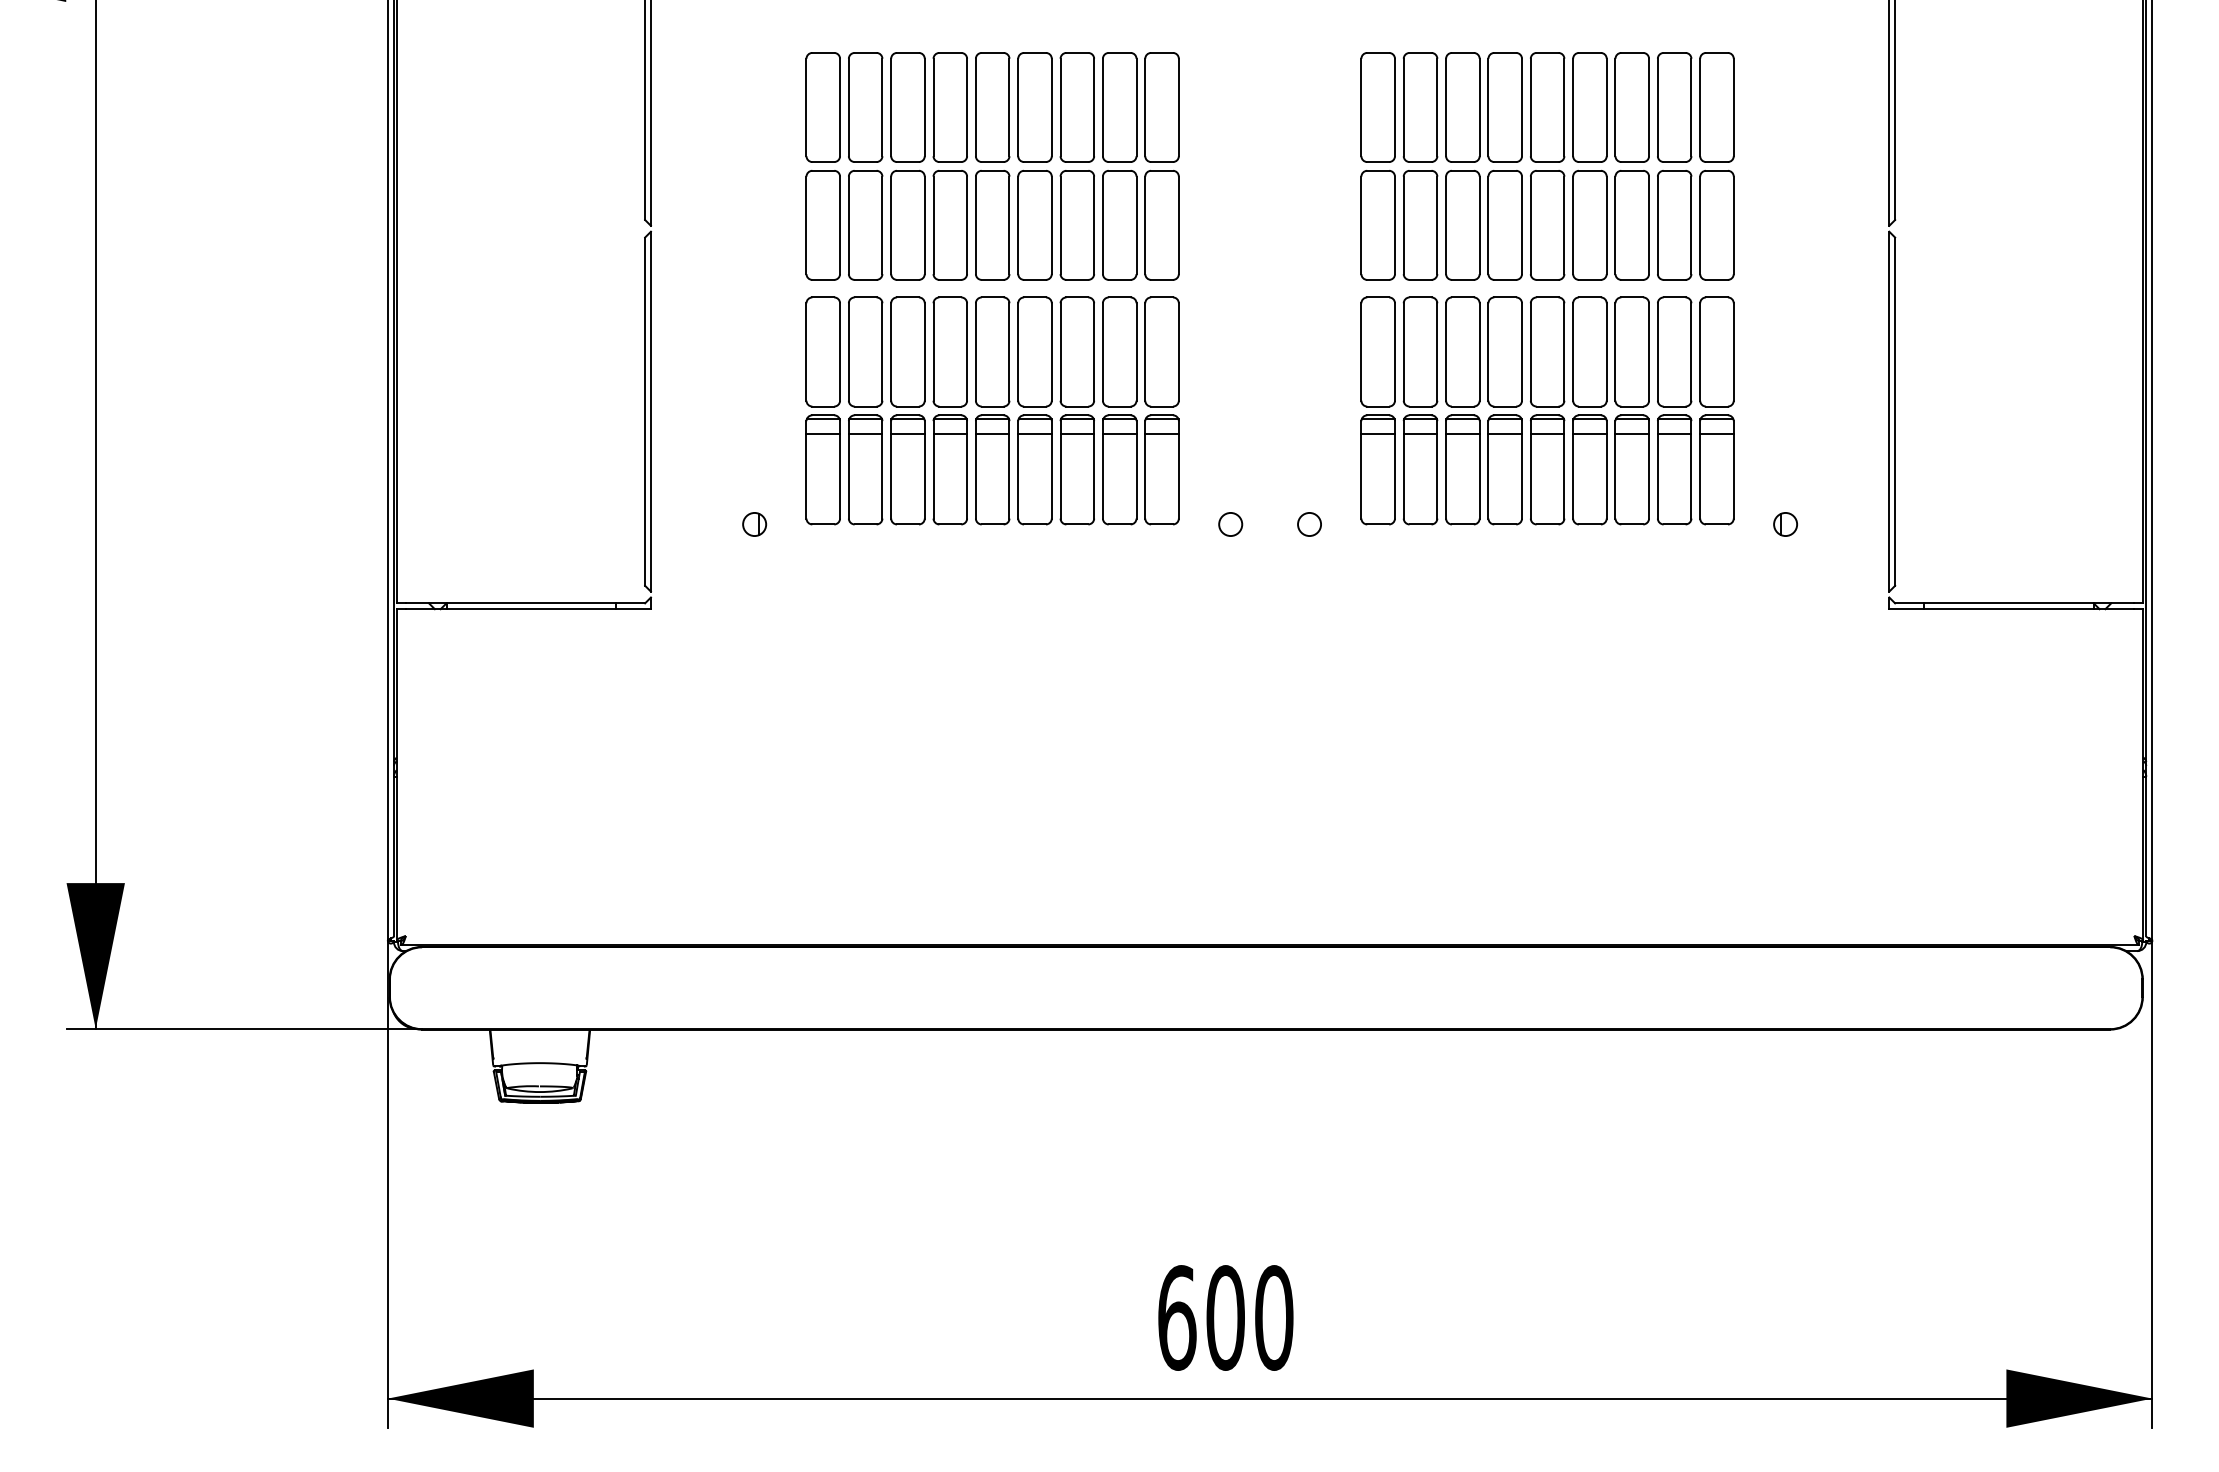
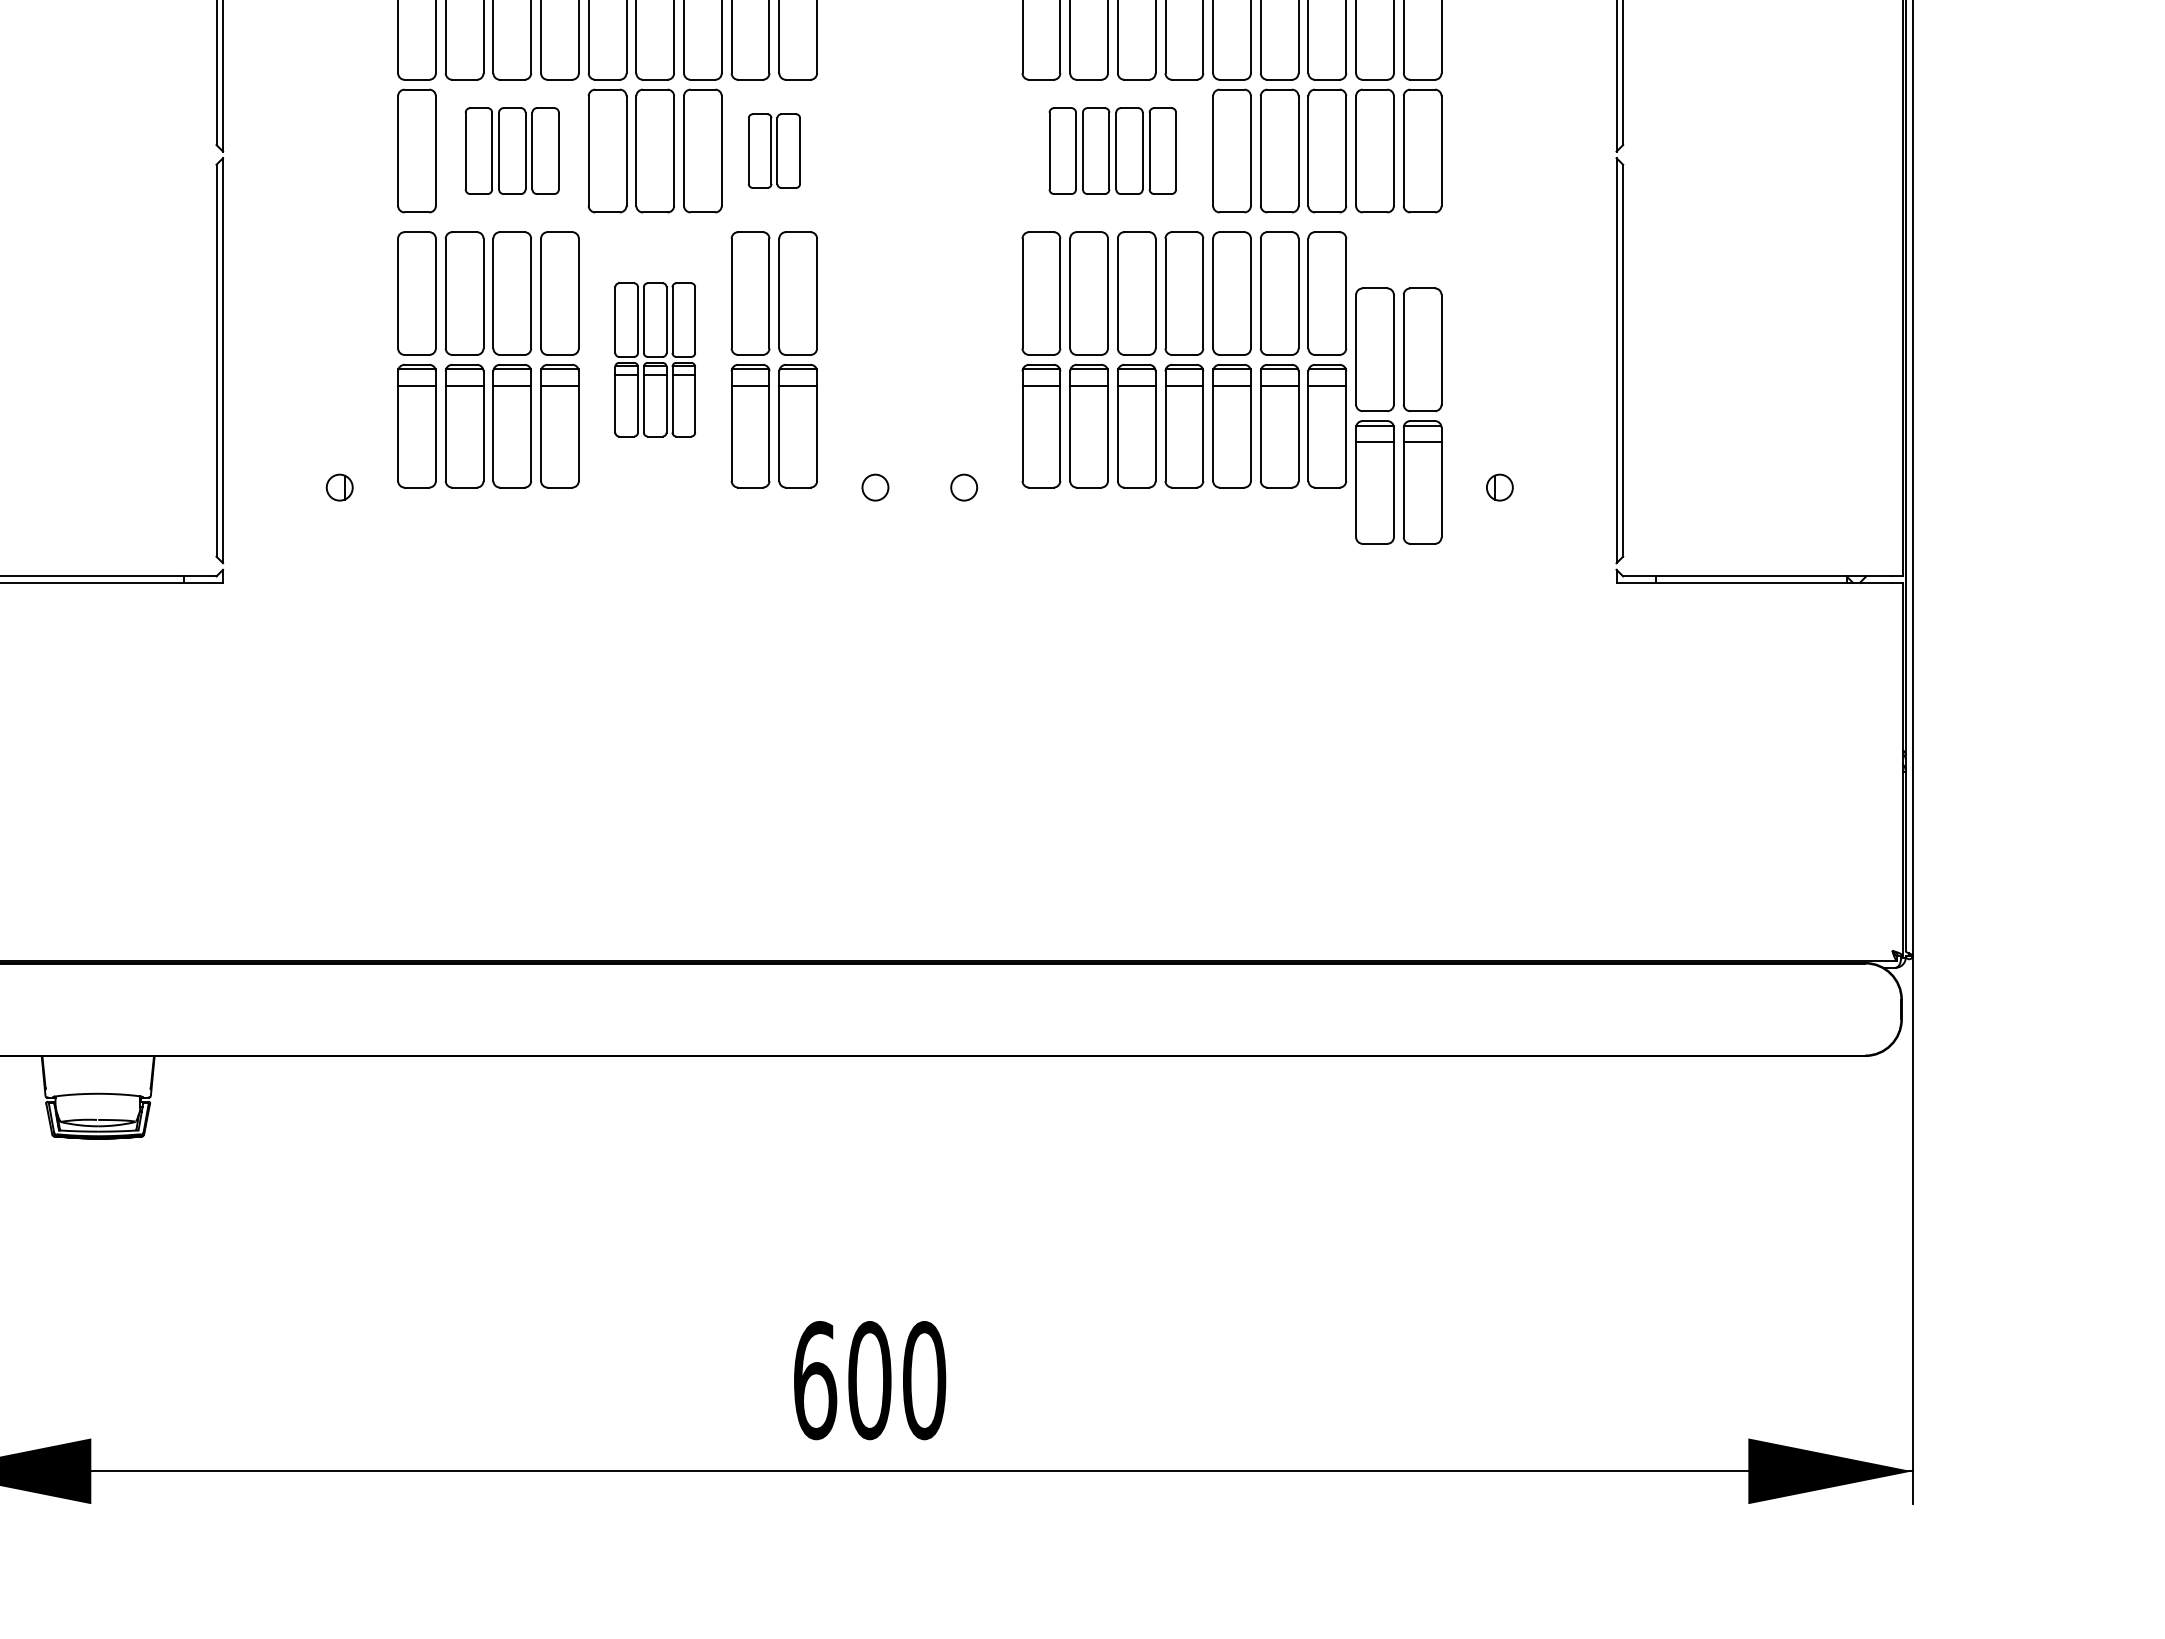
part: (907, 225) -> (511, 151), size x0.7
part: (1140, 225) -> (773, 151), size x0.6
part: (1441, 225) -> (1112, 151), size x0.7
part: (1690, 405) -> (1392, 410), moved
part: (1034, 410) -> (654, 359), size x0.6

